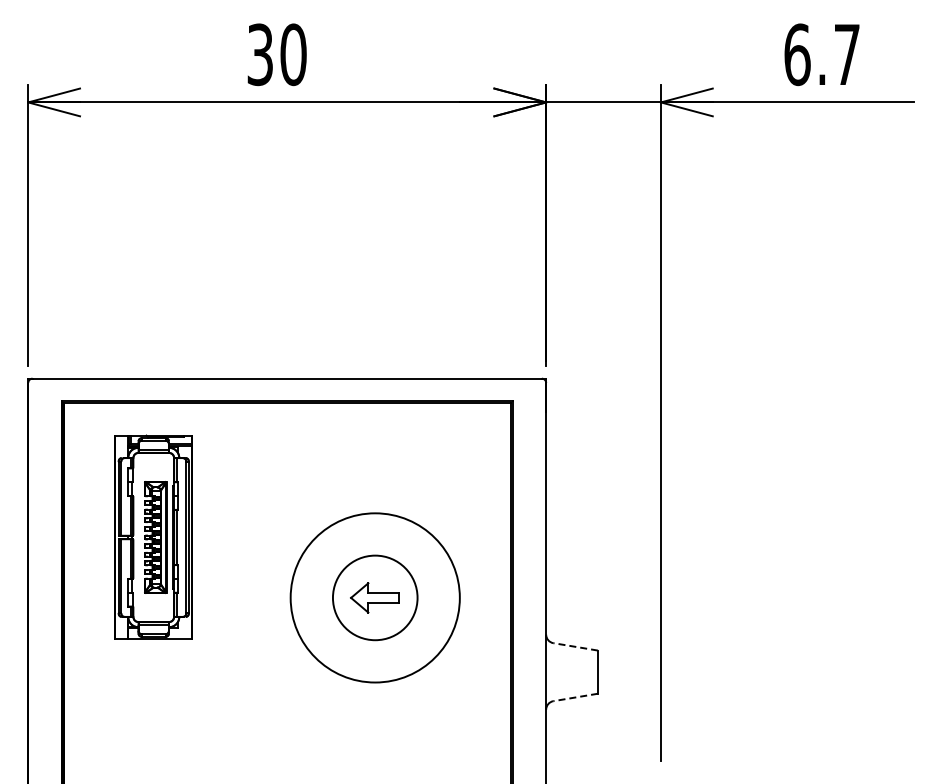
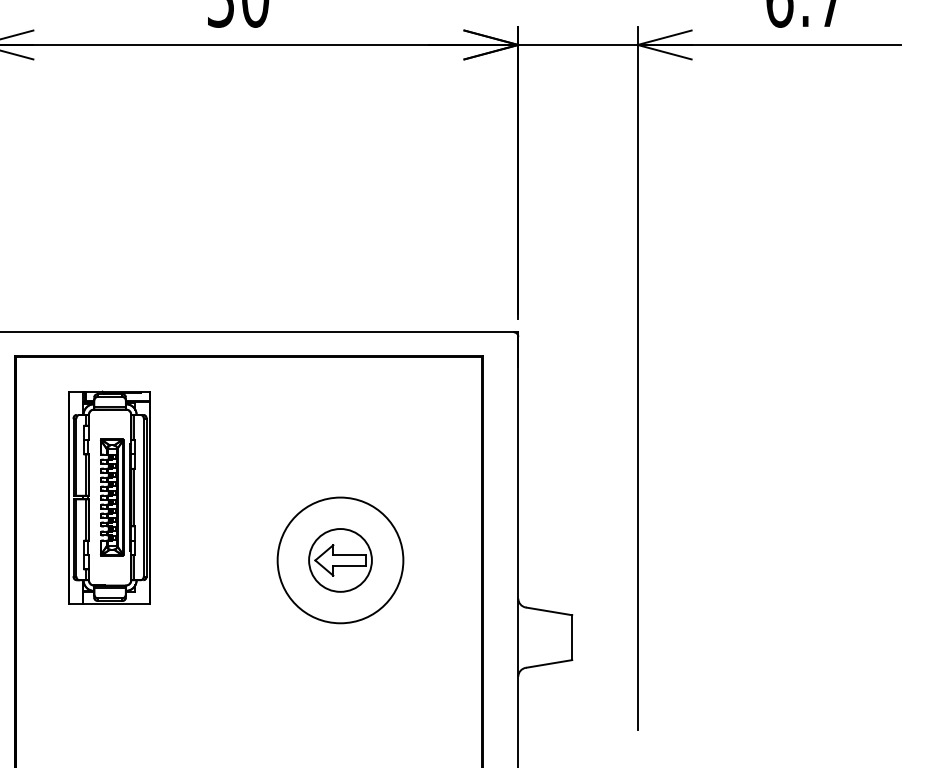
circle: (374, 597) -> (339, 559), size x0.71
circle: (375, 597) -> (340, 559), size x0.71
line: (575, 646) -> (548, 610), dashed -> solid
line: (575, 697) -> (548, 664), dashed -> solid

